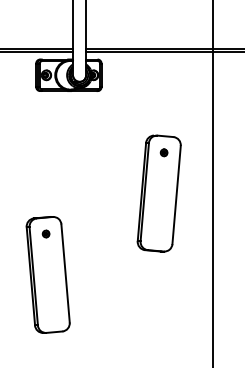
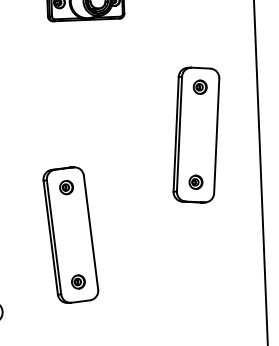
part: (163, 152) -> (199, 87), size x1.67
part: (45, 233) -> (65, 186), size x1.67
part: (156, 233) -> (195, 181), added
part: (52, 314) -> (77, 281), added

